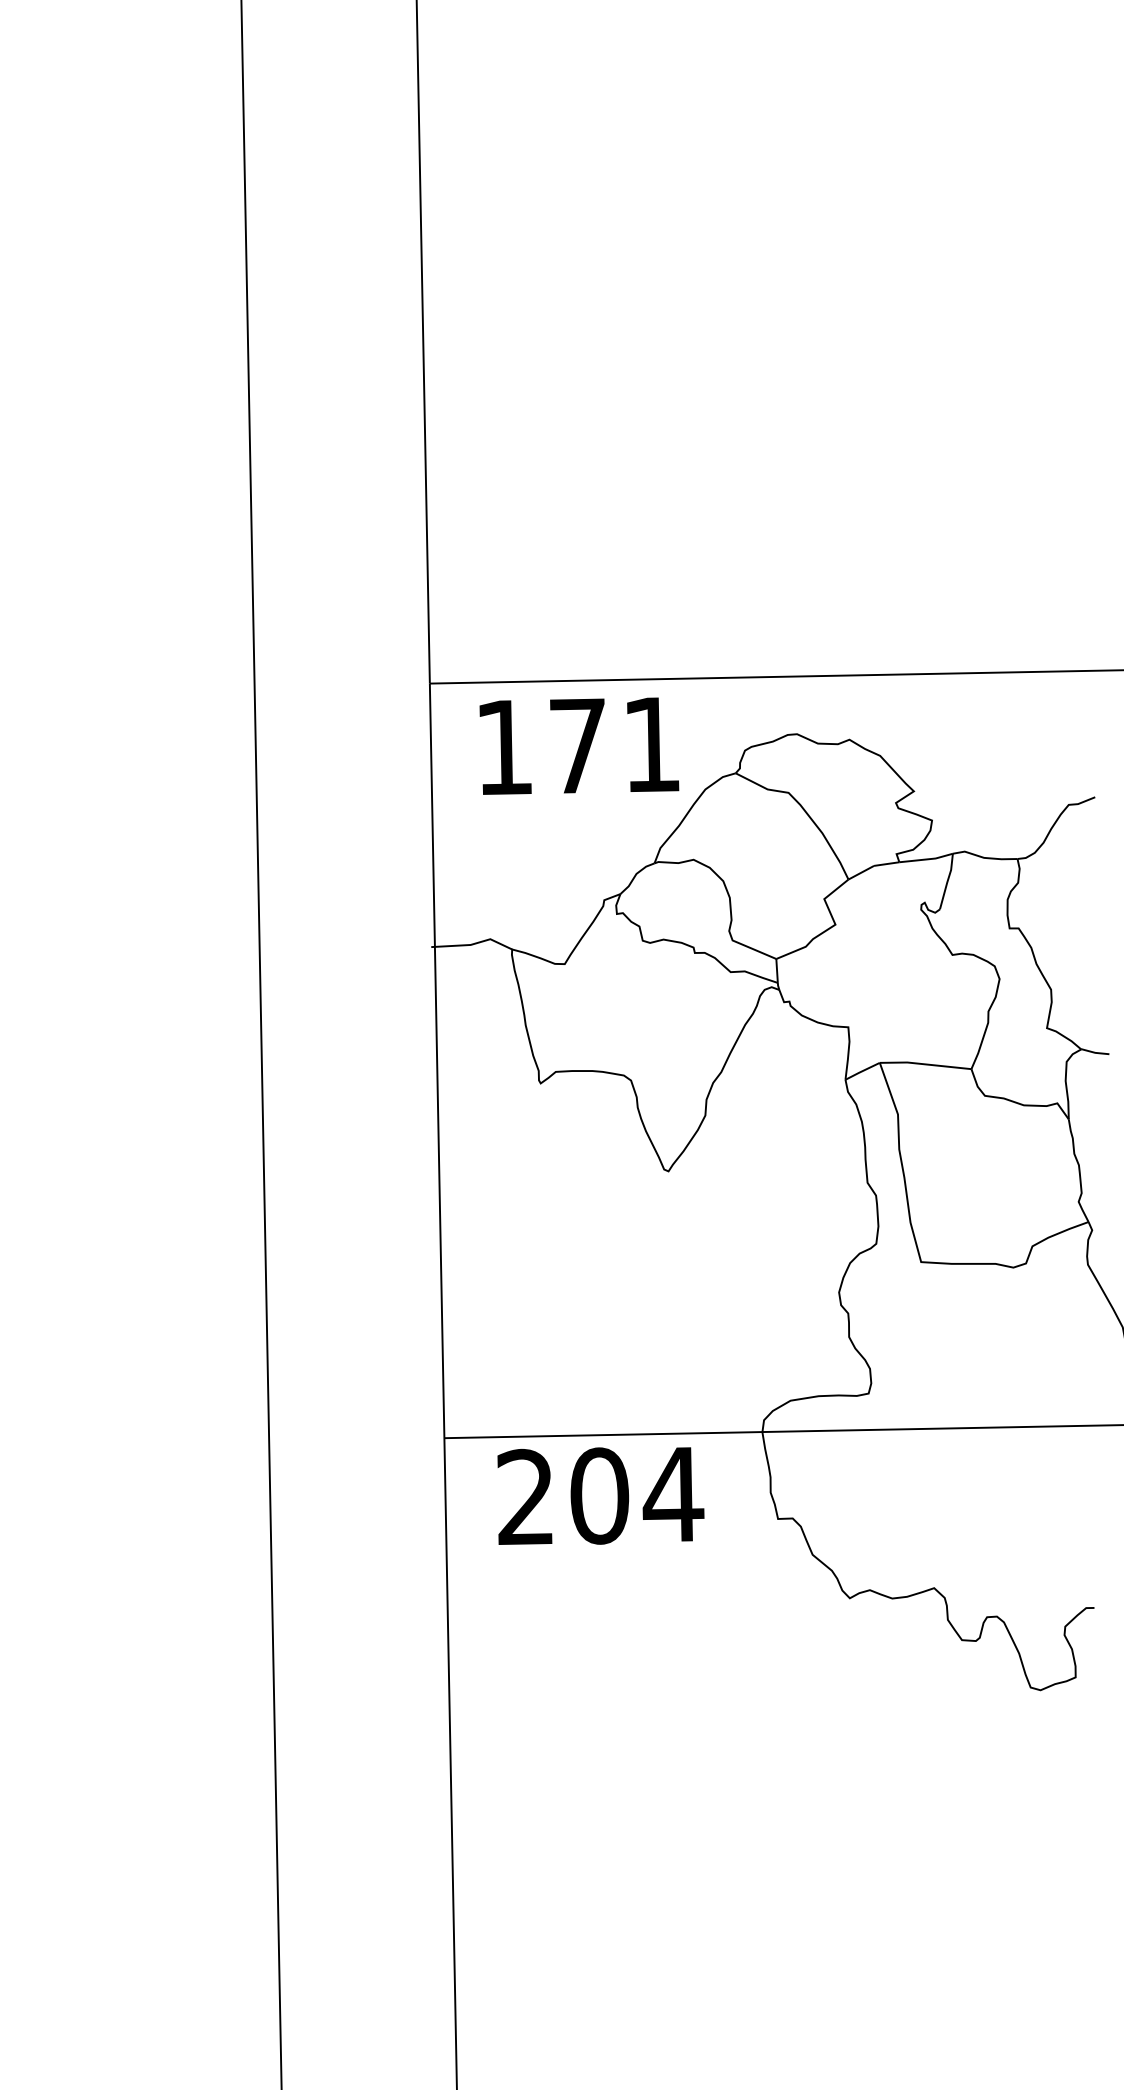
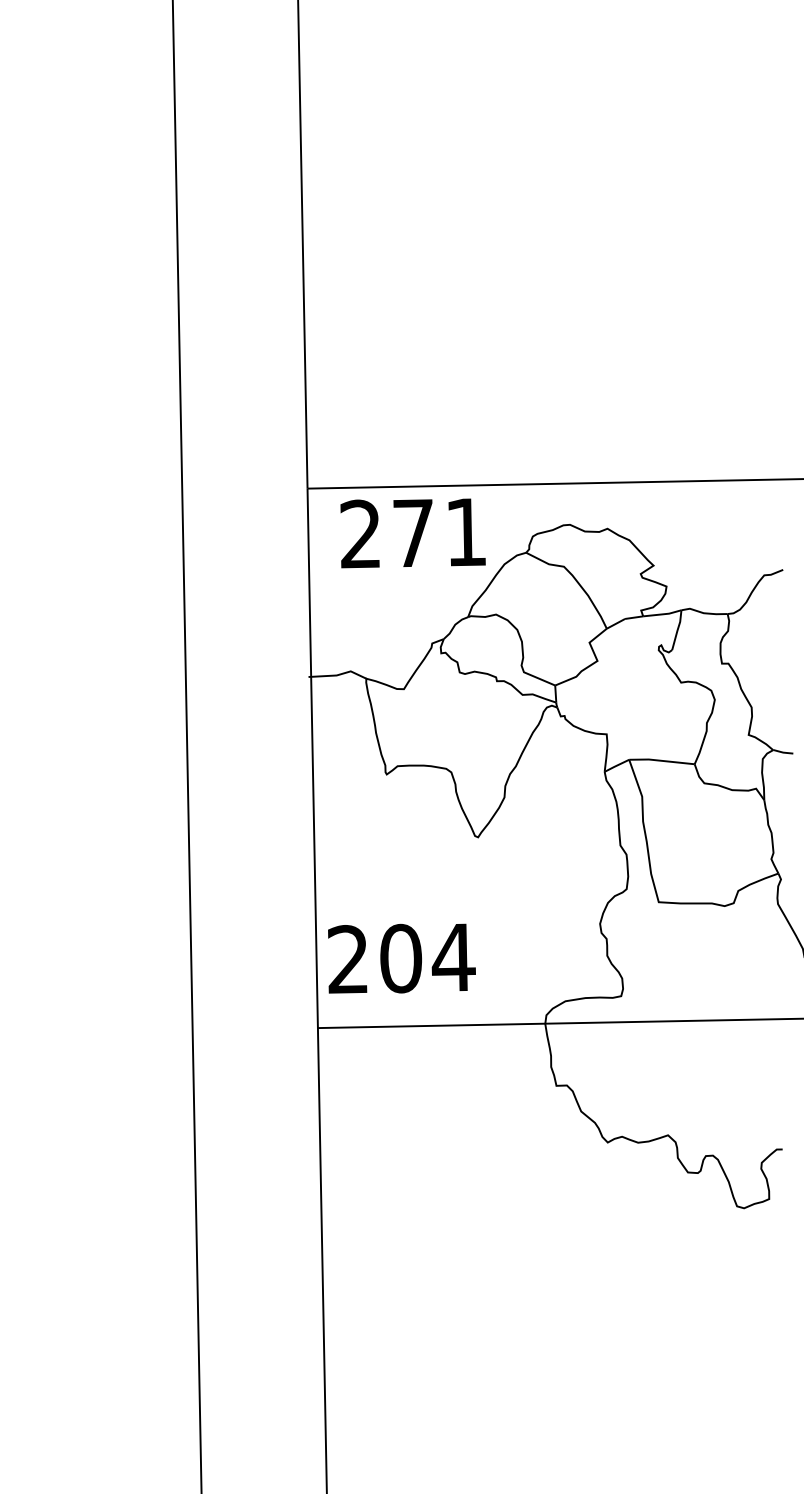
text: (503, 746) -> (360, 533), 171 -> 271
text: (600, 1495) -> (401, 958), moved

